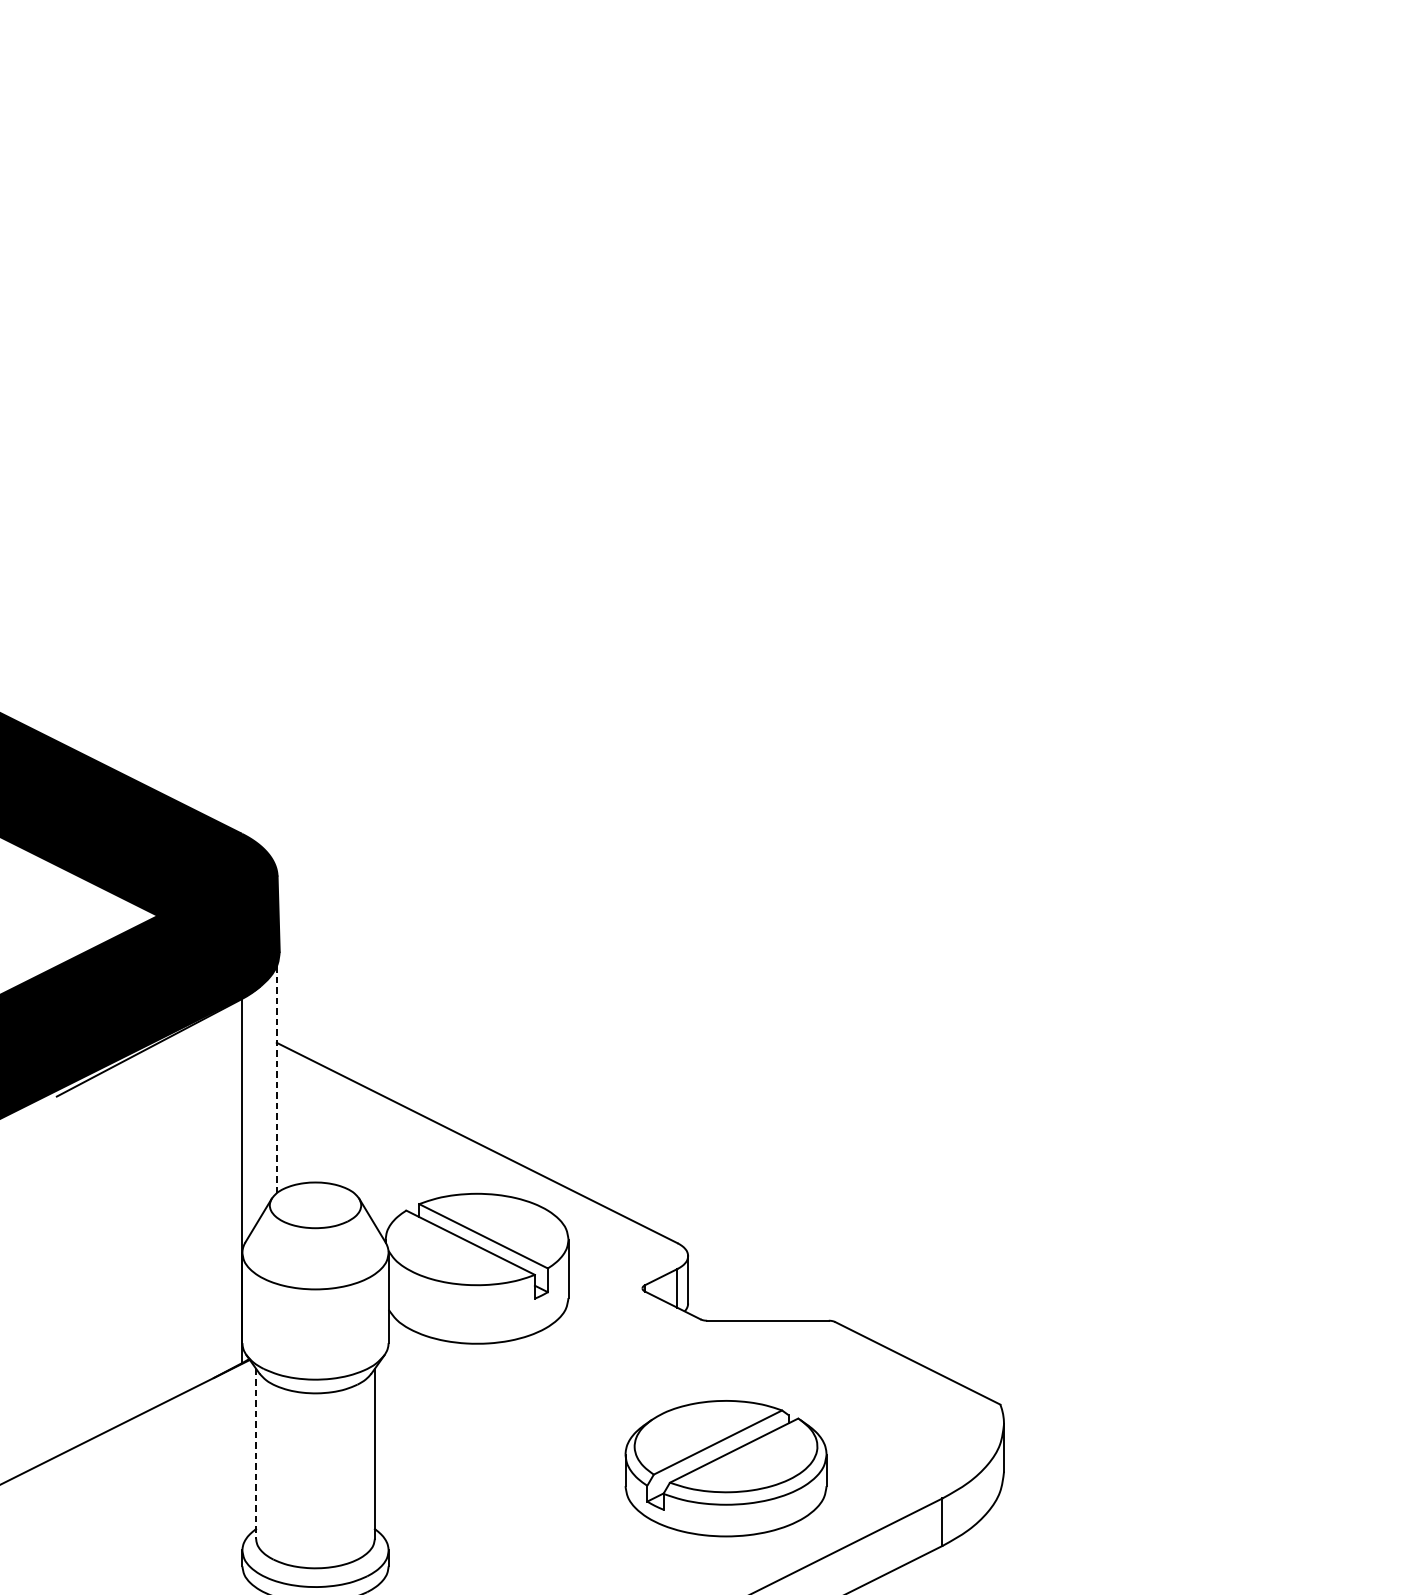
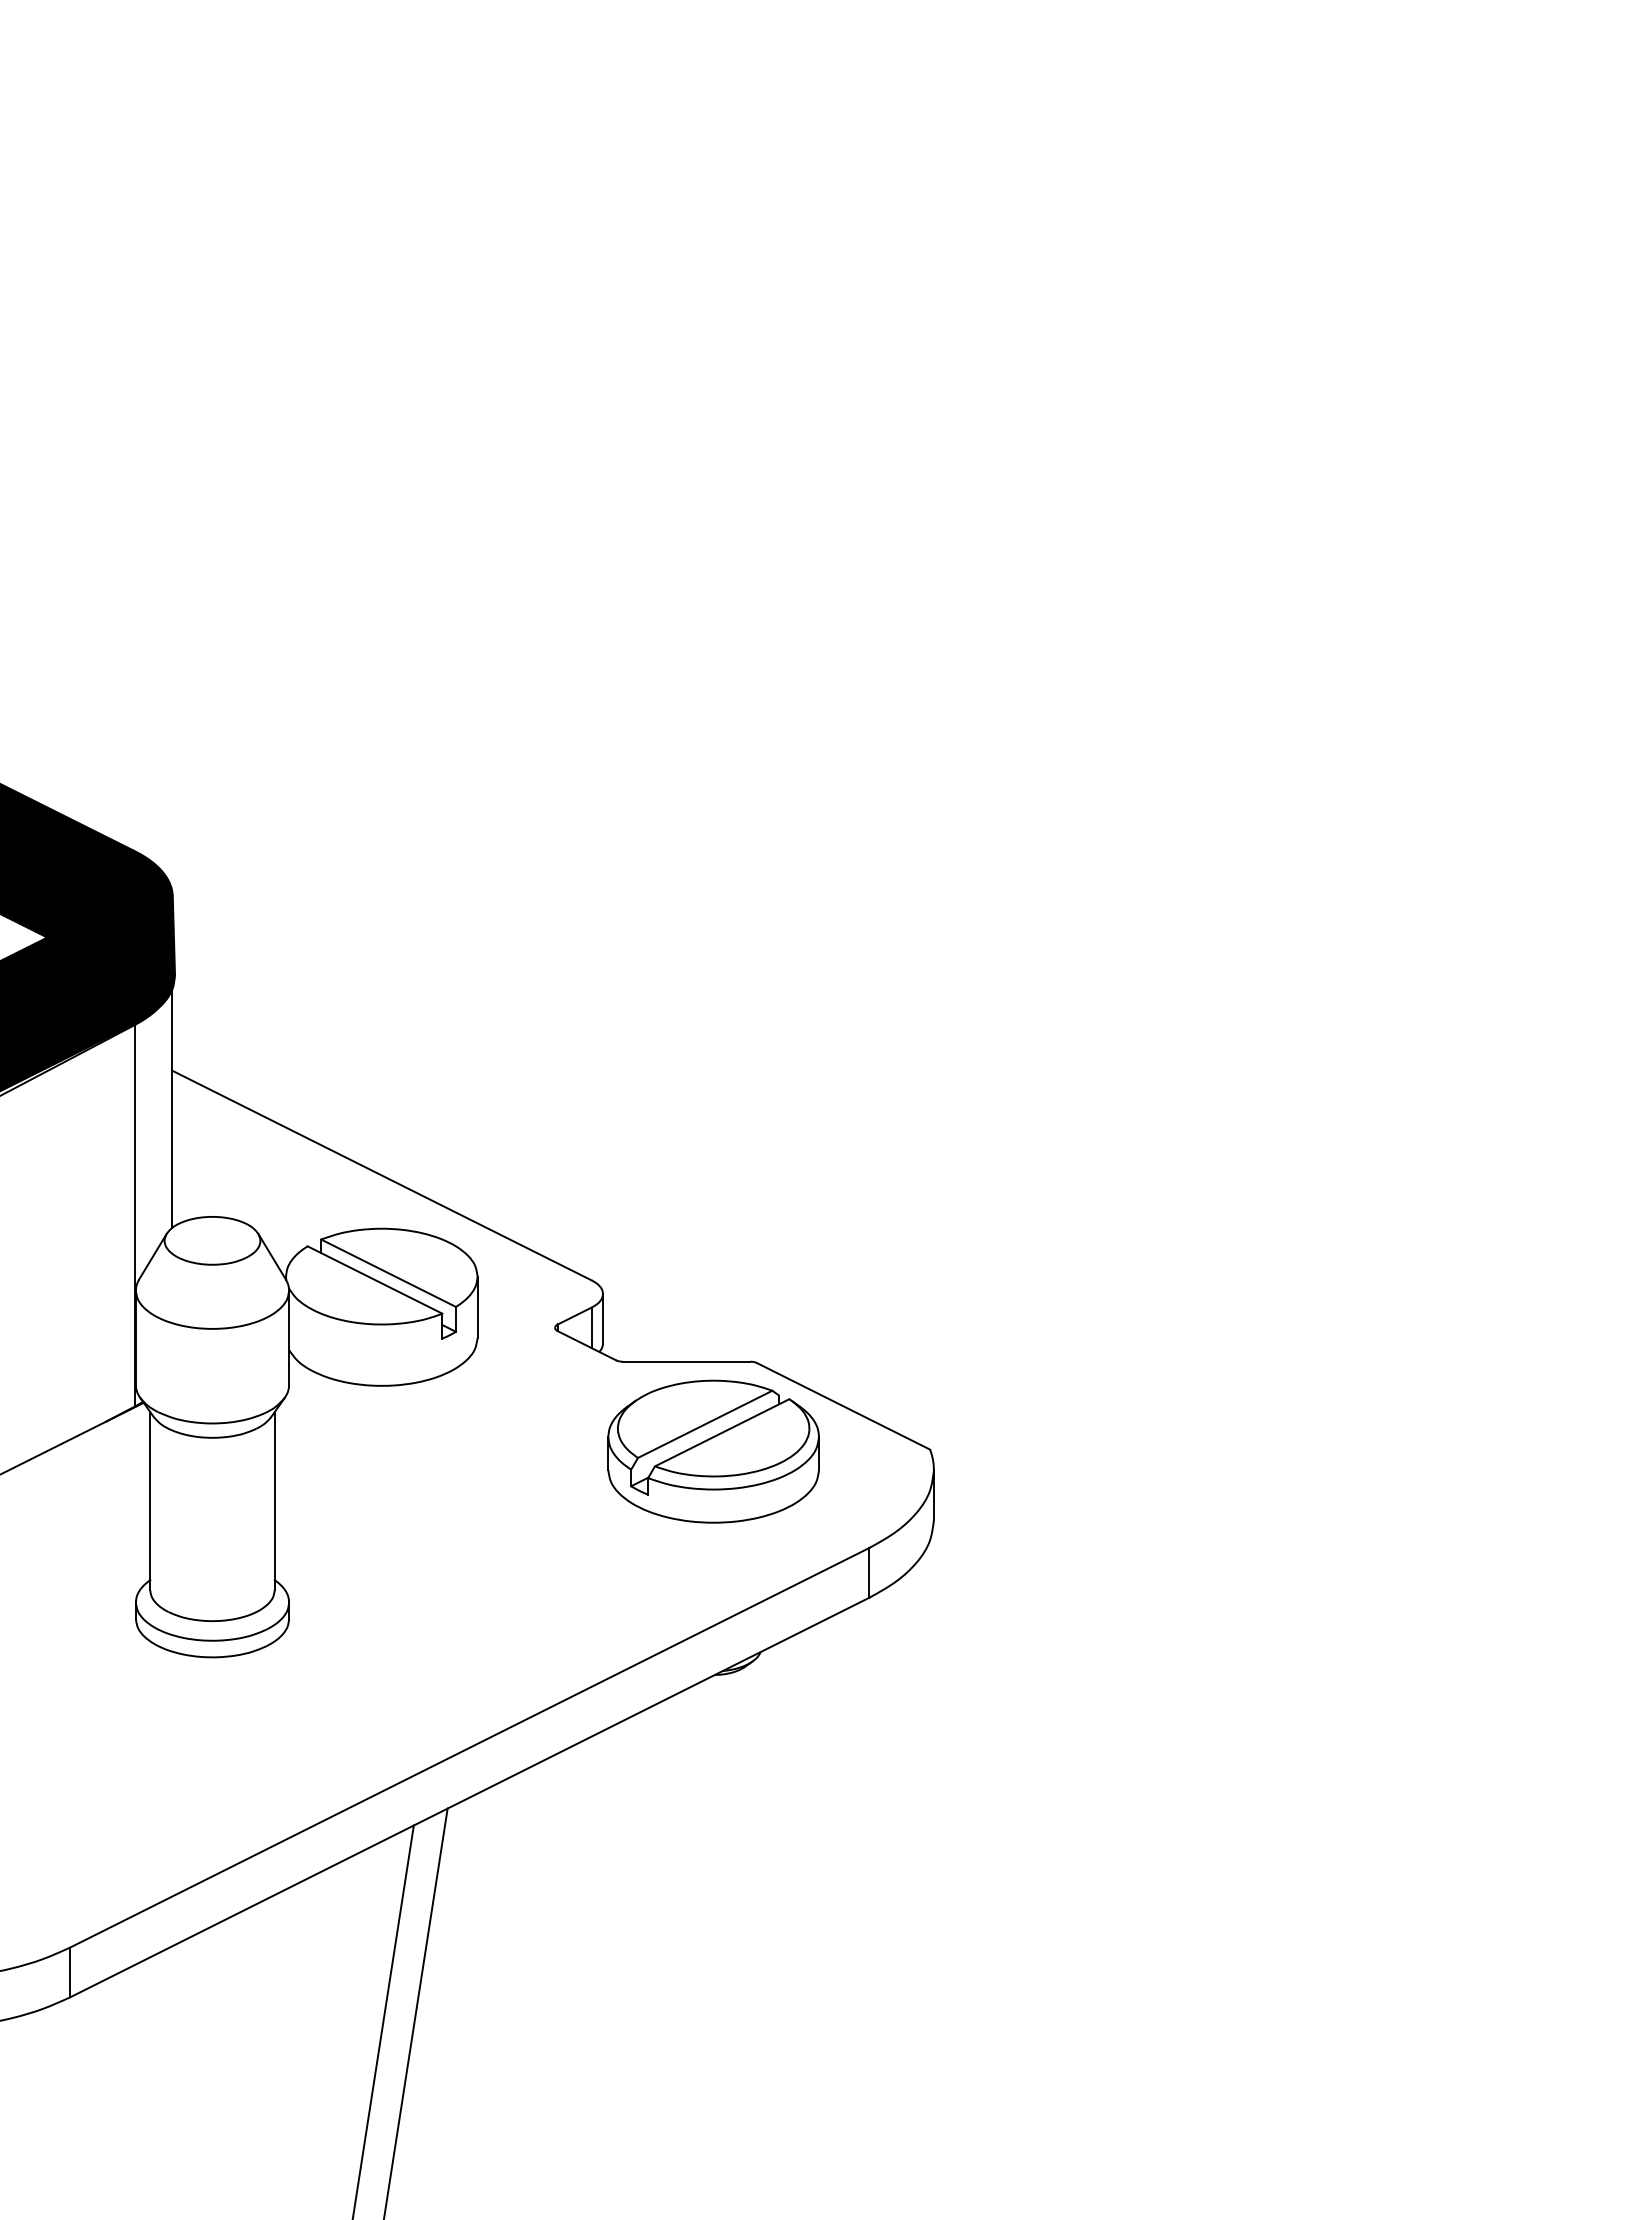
line: (276, 1080) -> (171, 1109), dashed -> solid
line: (256, 1454) -> (150, 1501), dashed -> solid
part: (725, 1468) -> (713, 1451), moved

